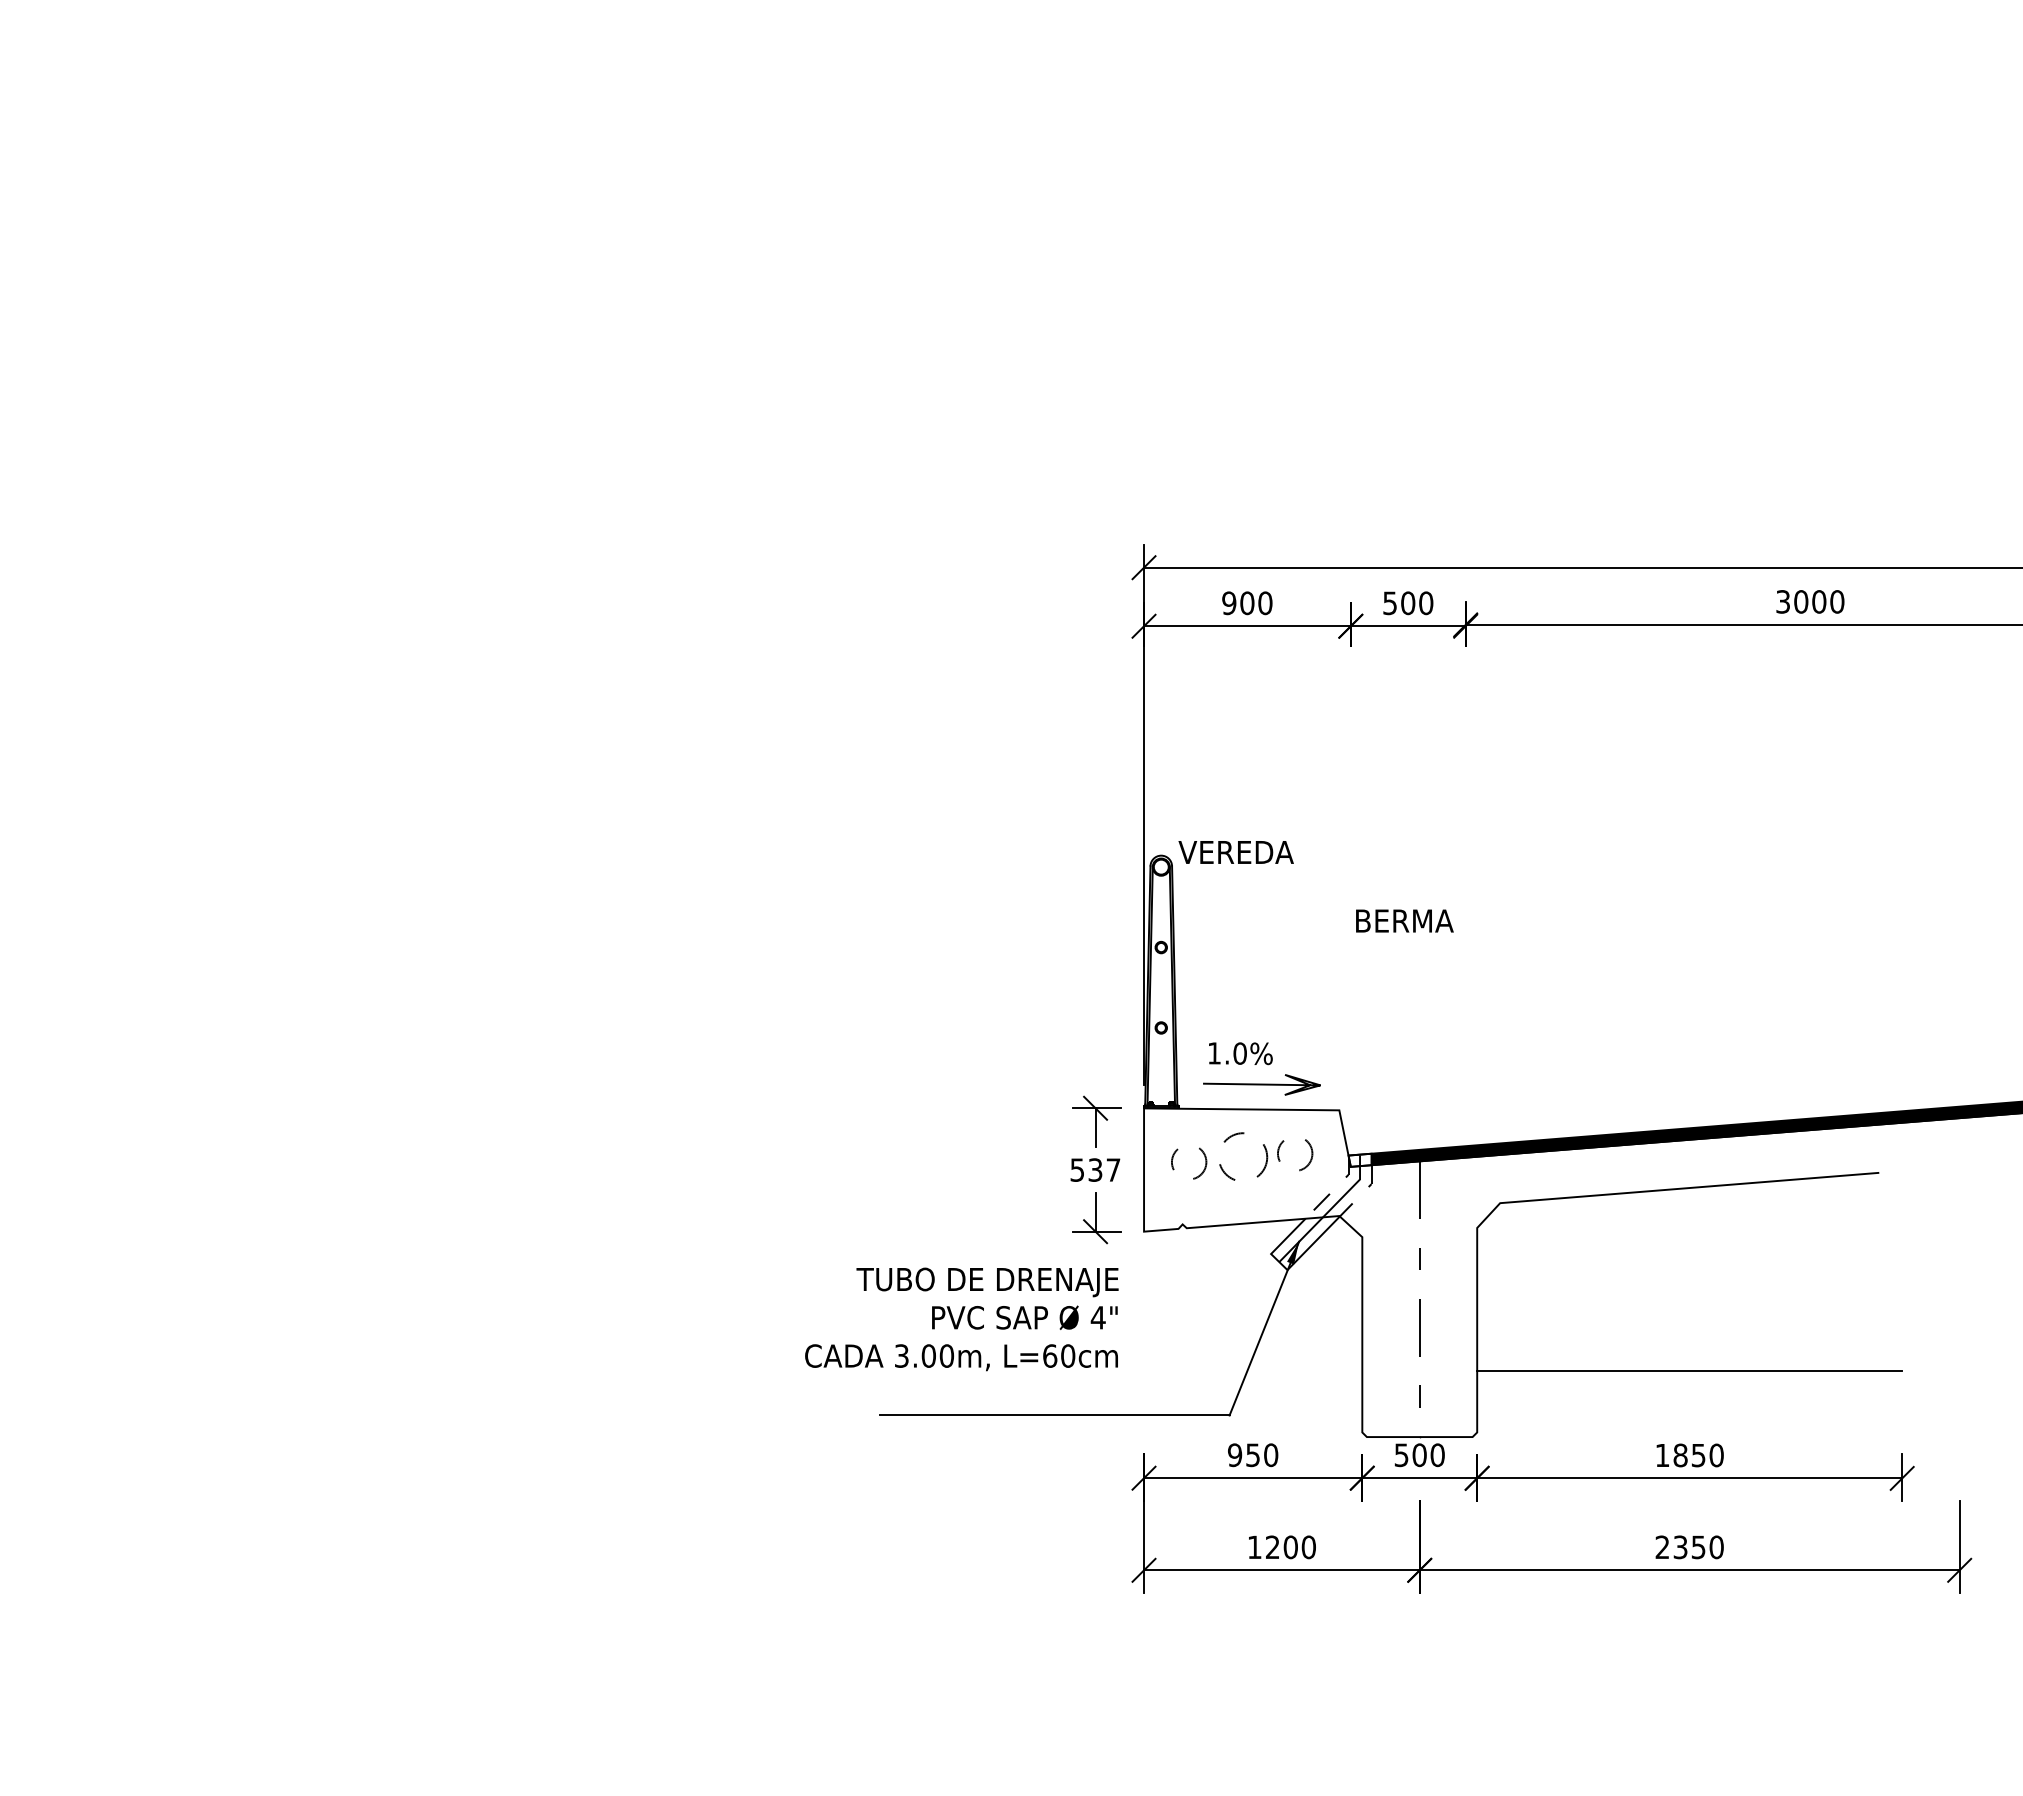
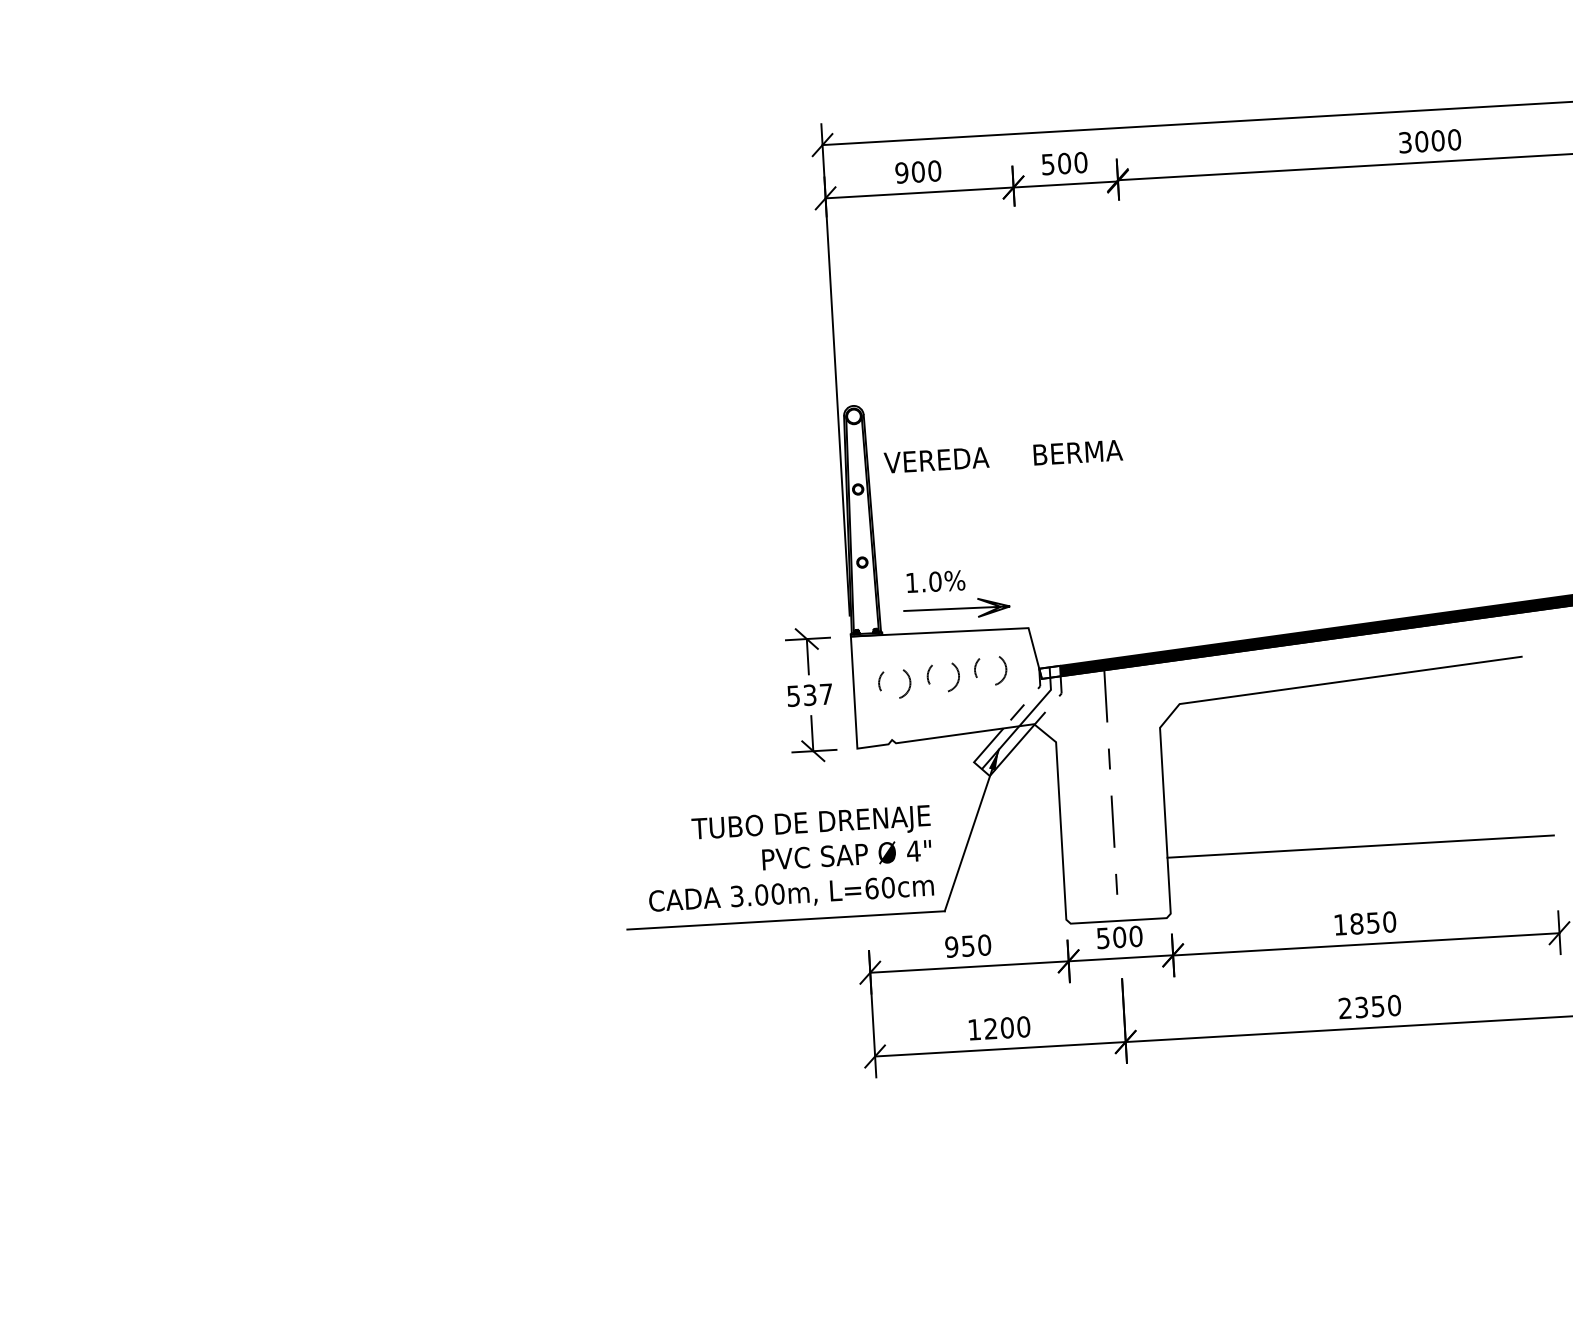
text: (1235, 852) -> (936, 460), moved
circle: (1242, 1159) -> (943, 677), size x0.71
text: (961, 1319) -> (789, 860), moved

